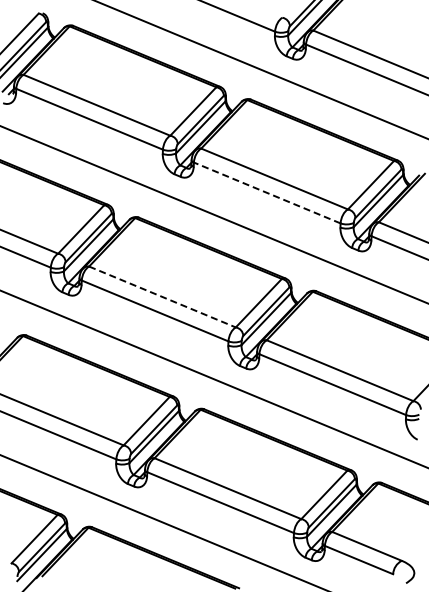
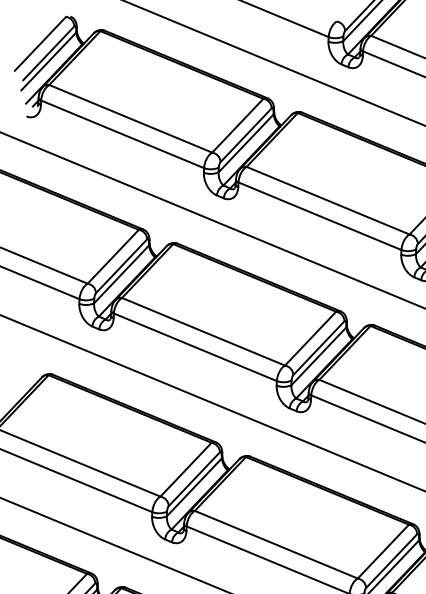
line: (266, 192) -> (319, 215), dashed -> solid
line: (162, 297) -> (203, 332), dashed -> solid

